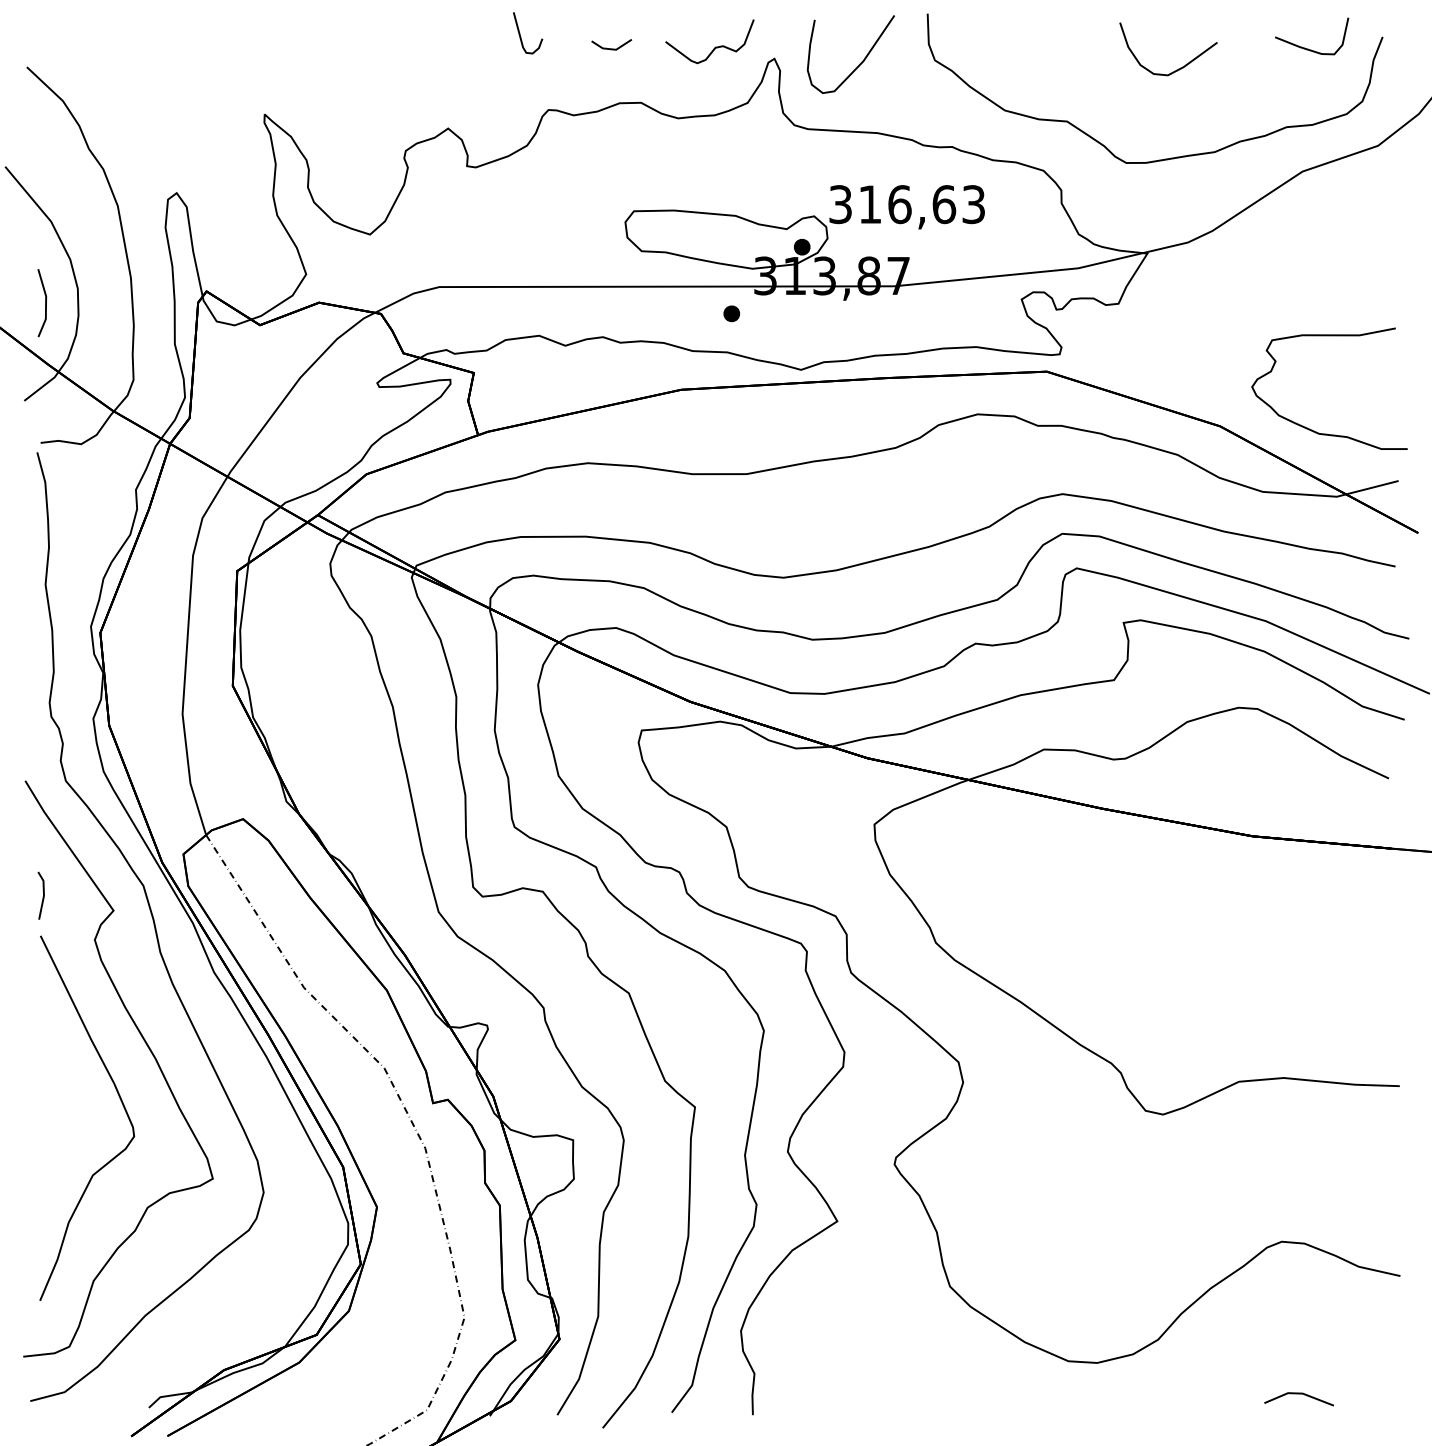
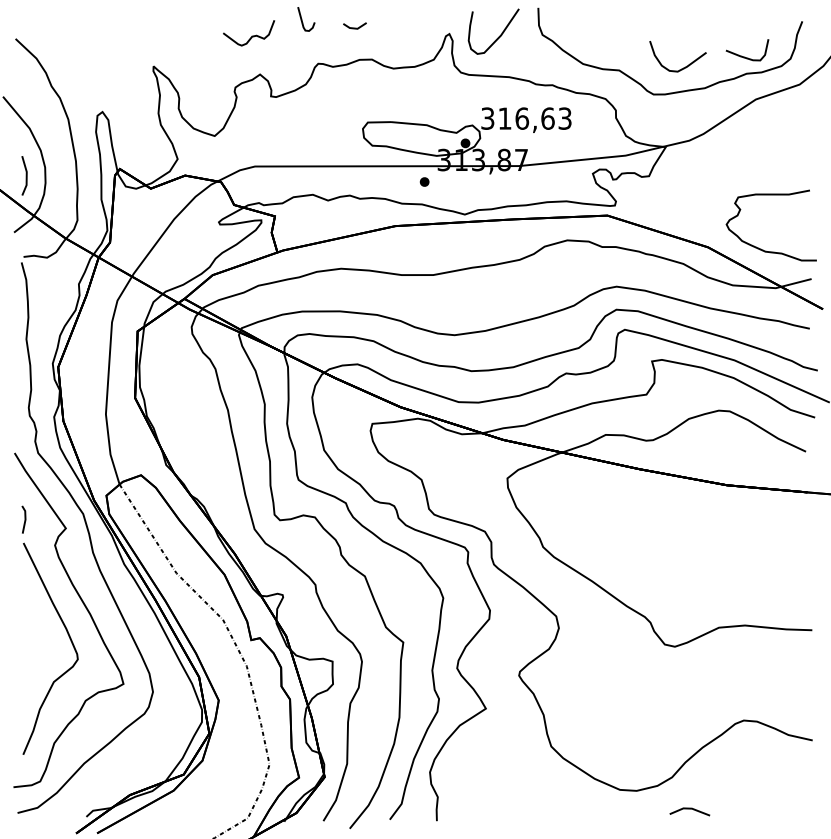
curve: (716, 45) -> (252, 35), moved
curve: (1308, 47) -> (745, 56), moved
curve: (1177, 68) -> (683, 67), moved
line: (1298, 1395) -> (689, 809), moved

